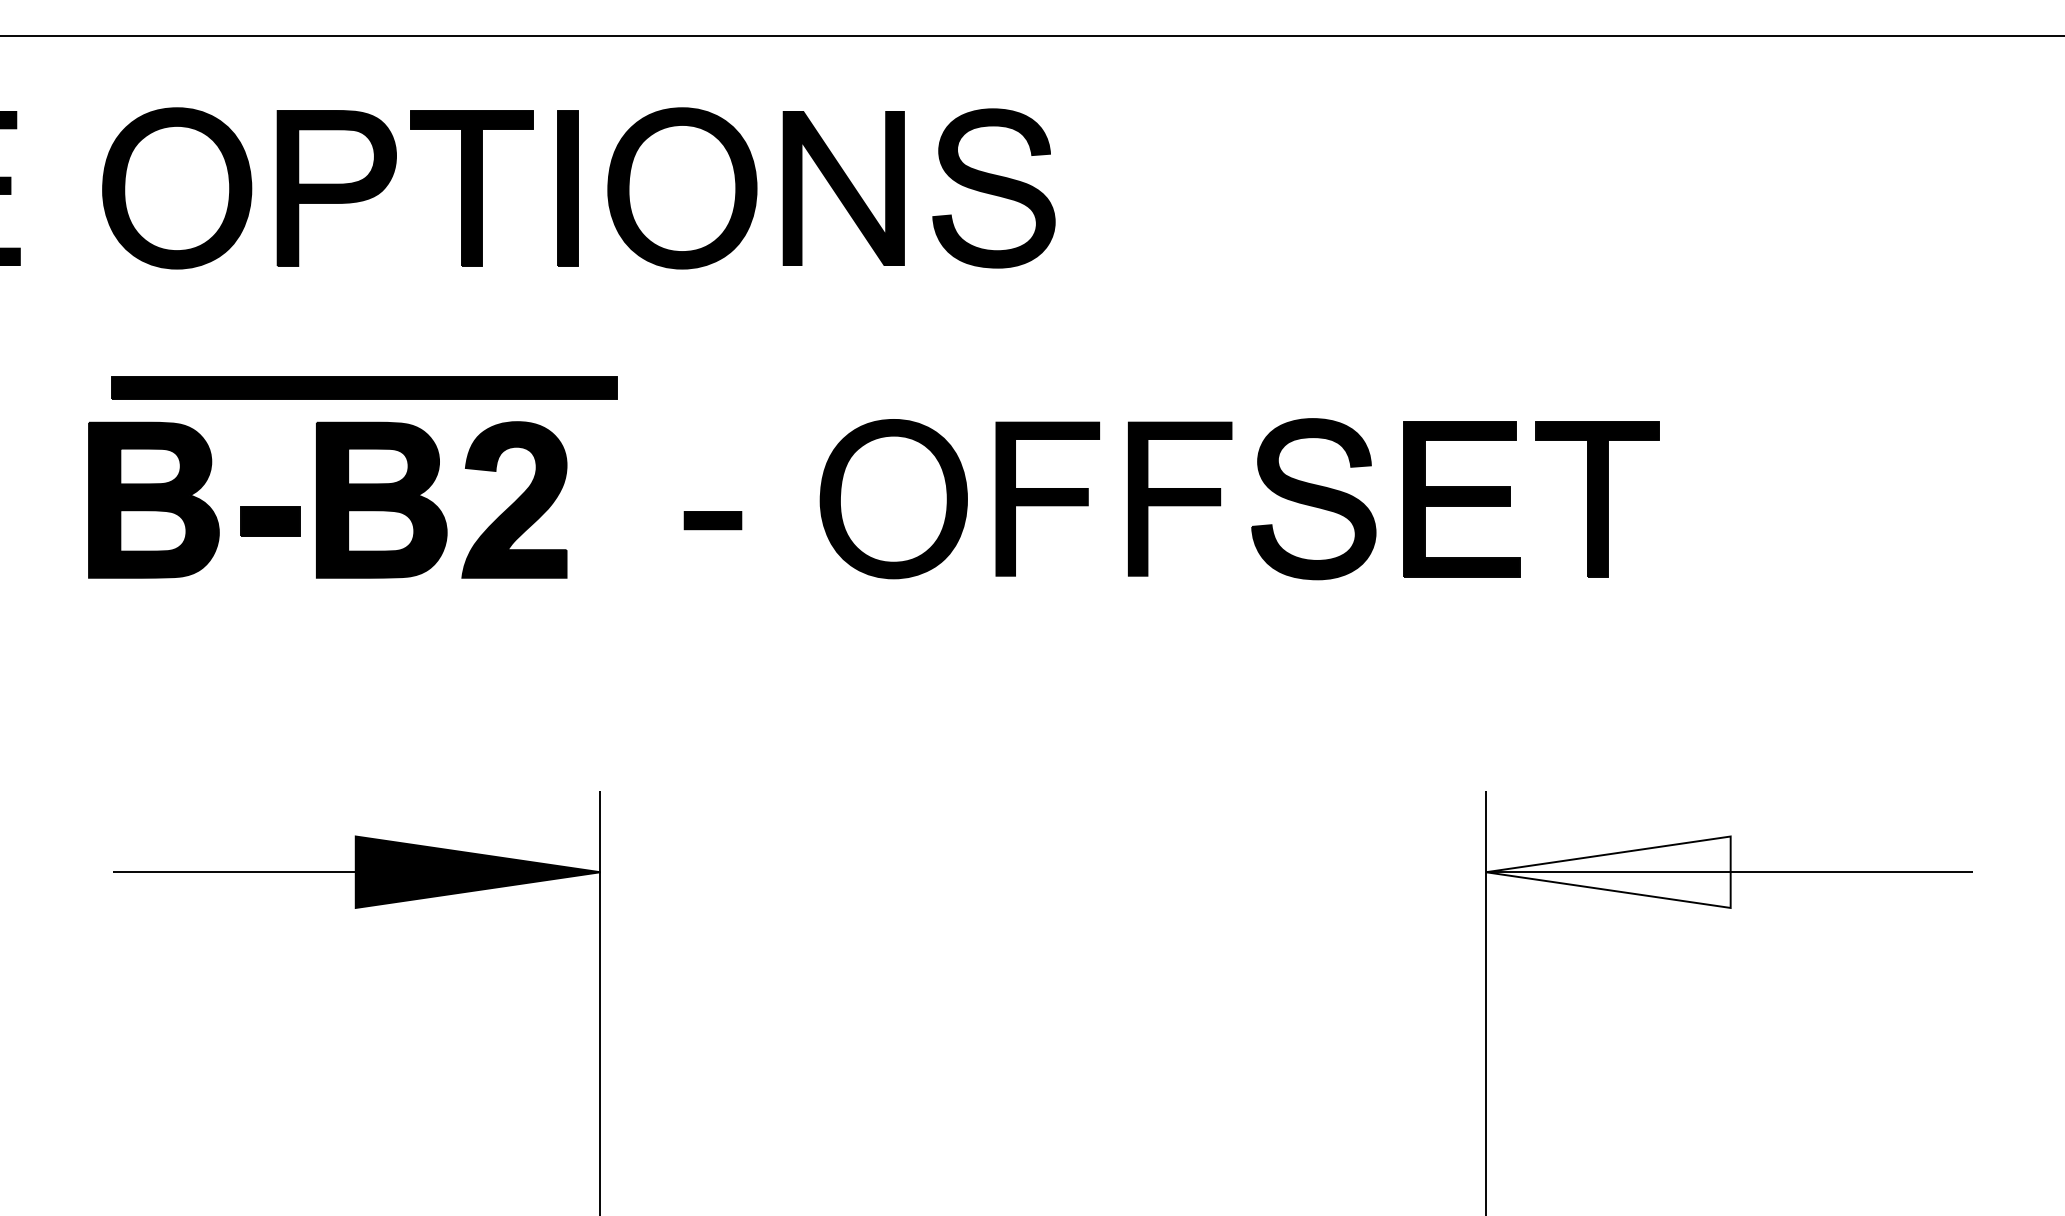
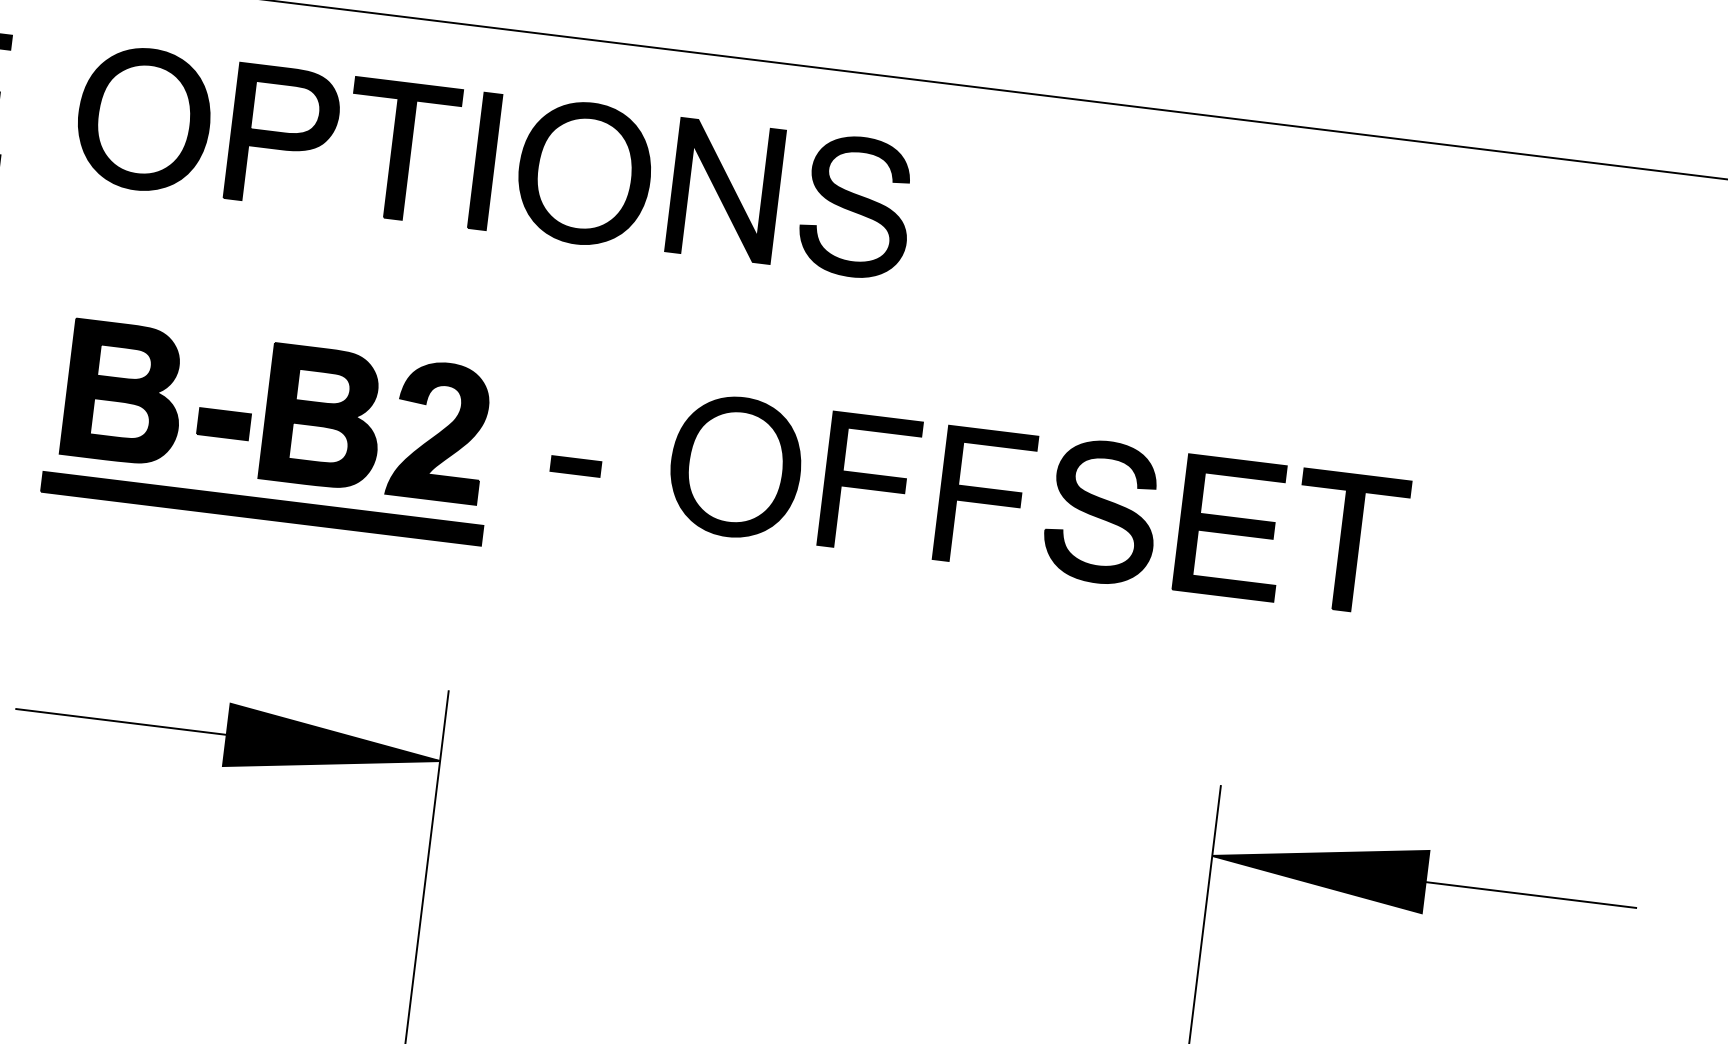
part: (364, 387) -> (262, 508), moved
part: (327, 499) -> (276, 411), moved
fill: (1607, 871) -> (1318, 868), added

